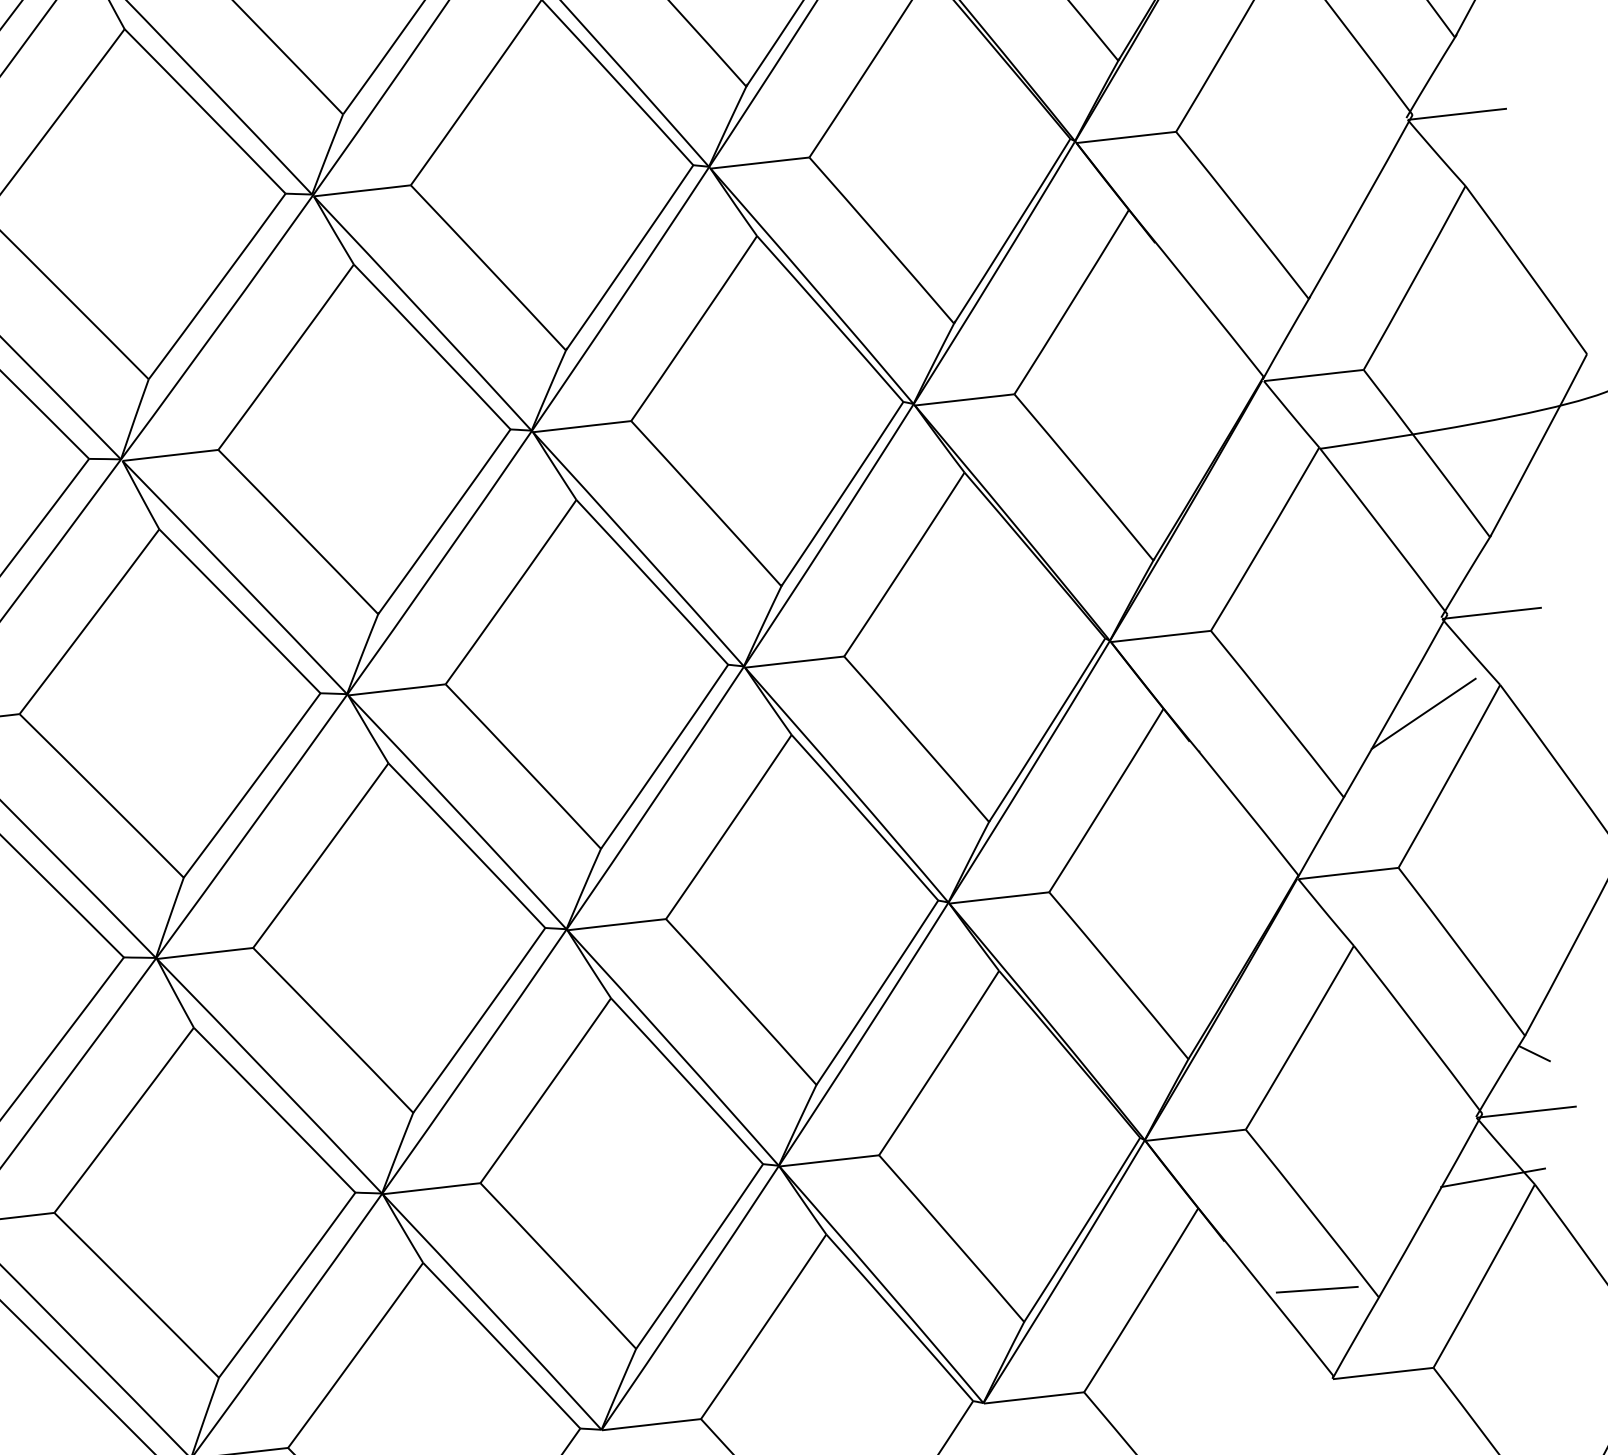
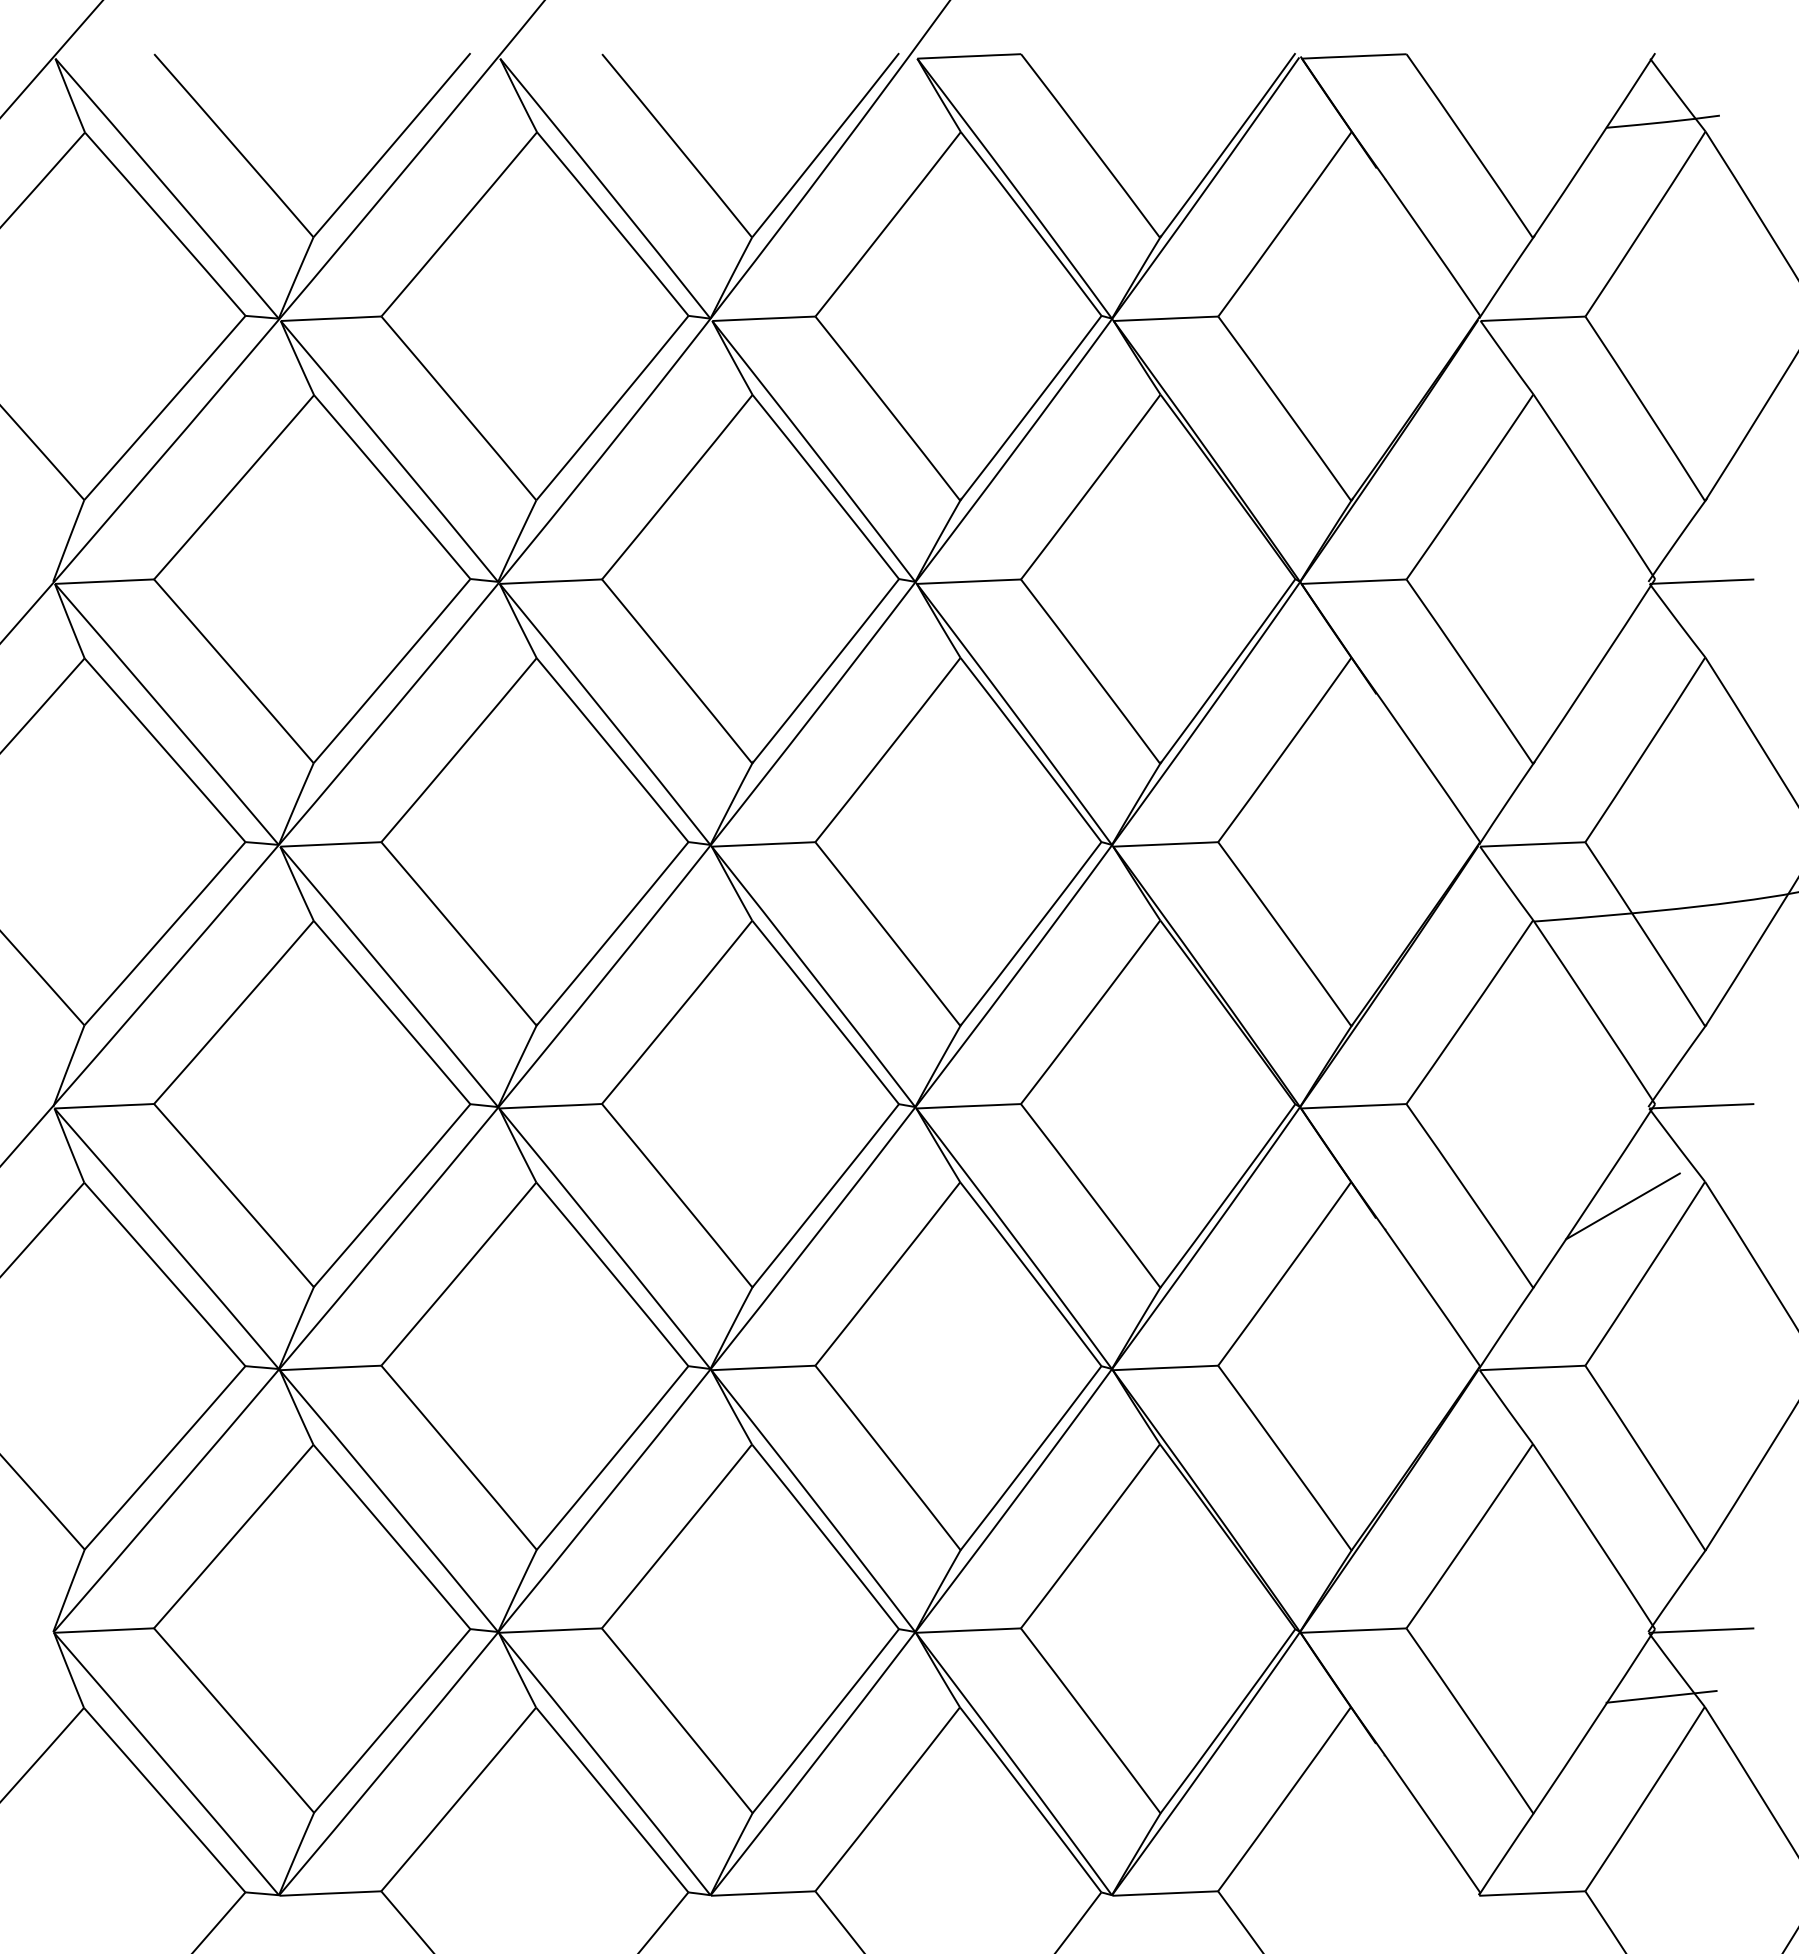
line: (1533, 1053) -> (1713, 1569), removed
line: (1317, 1290) -> (1469, 1801), removed

